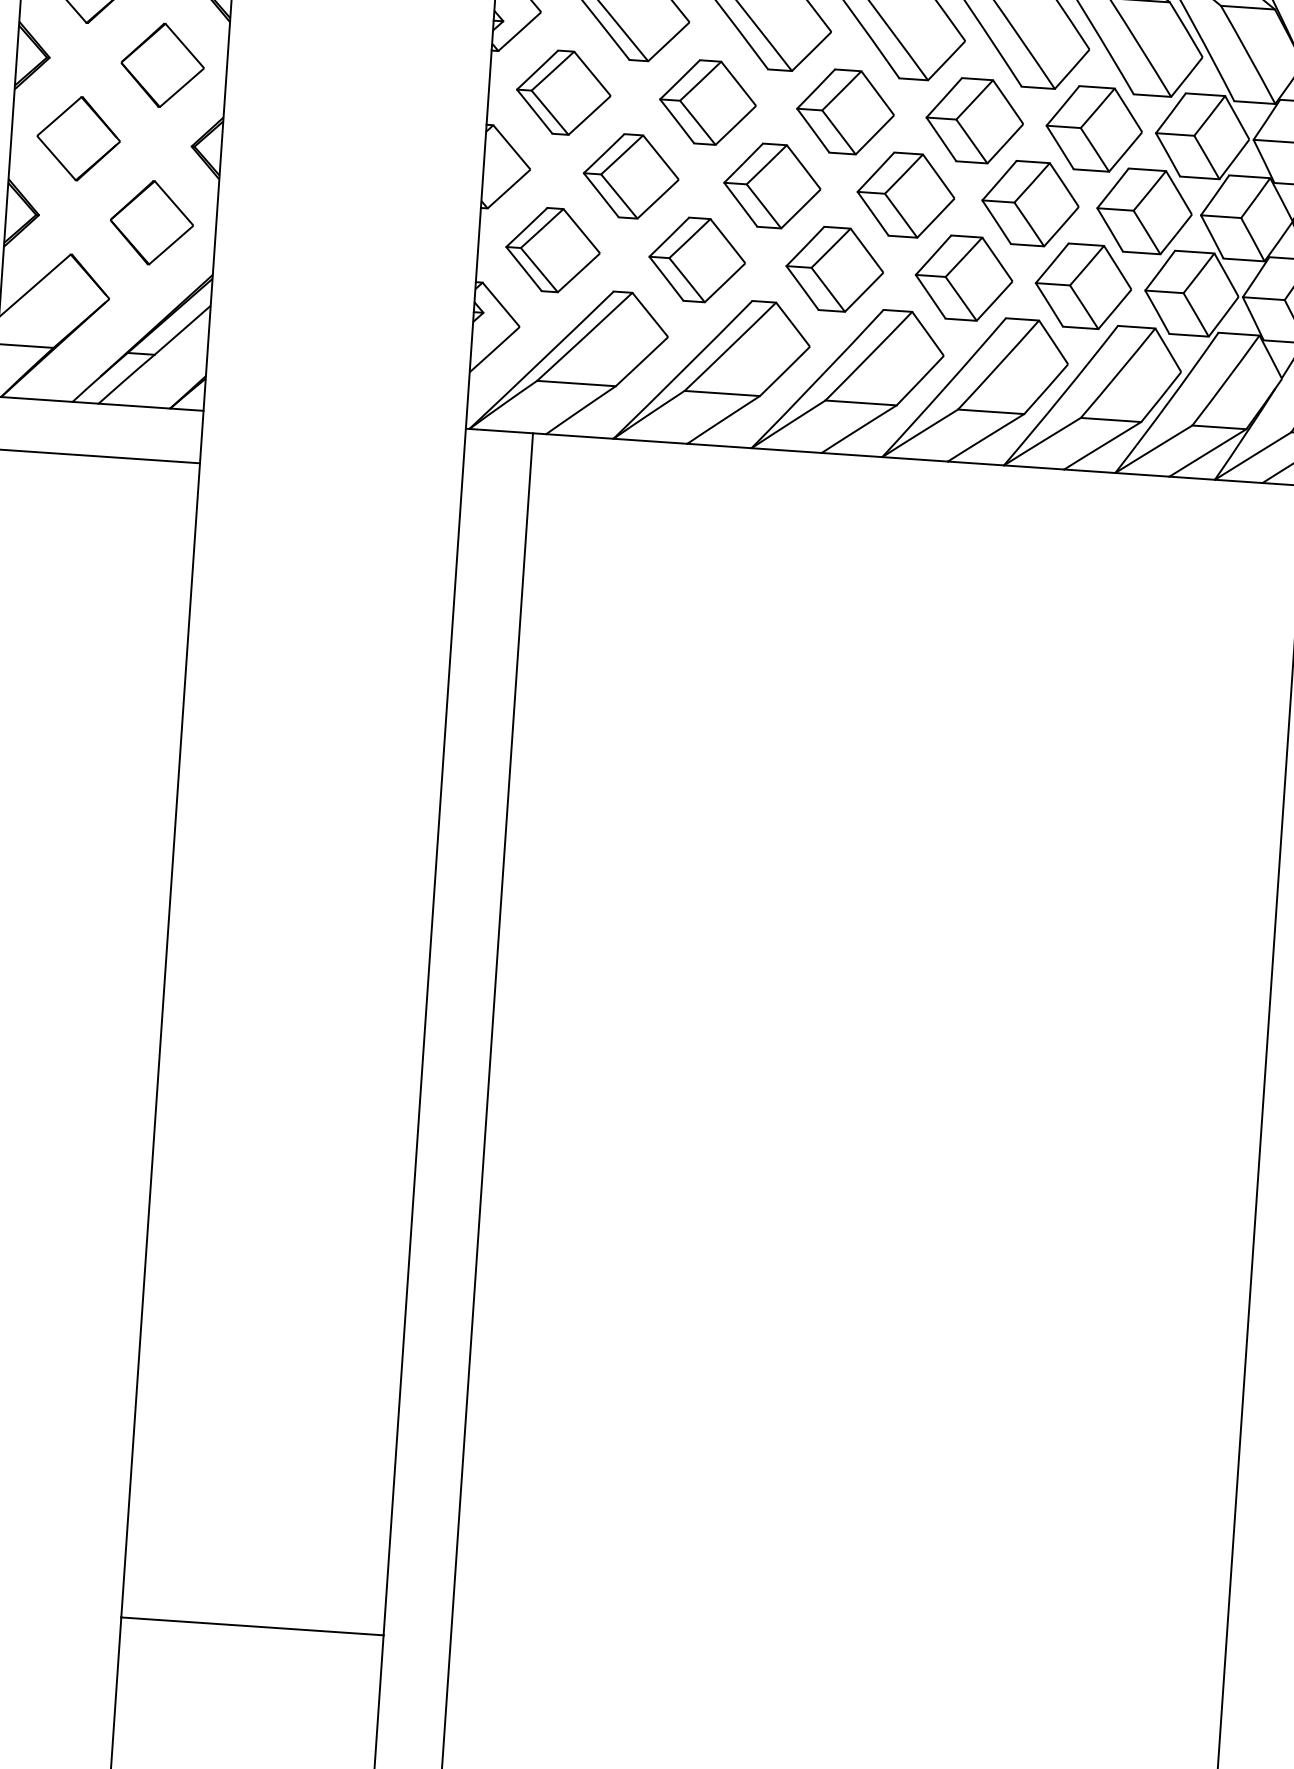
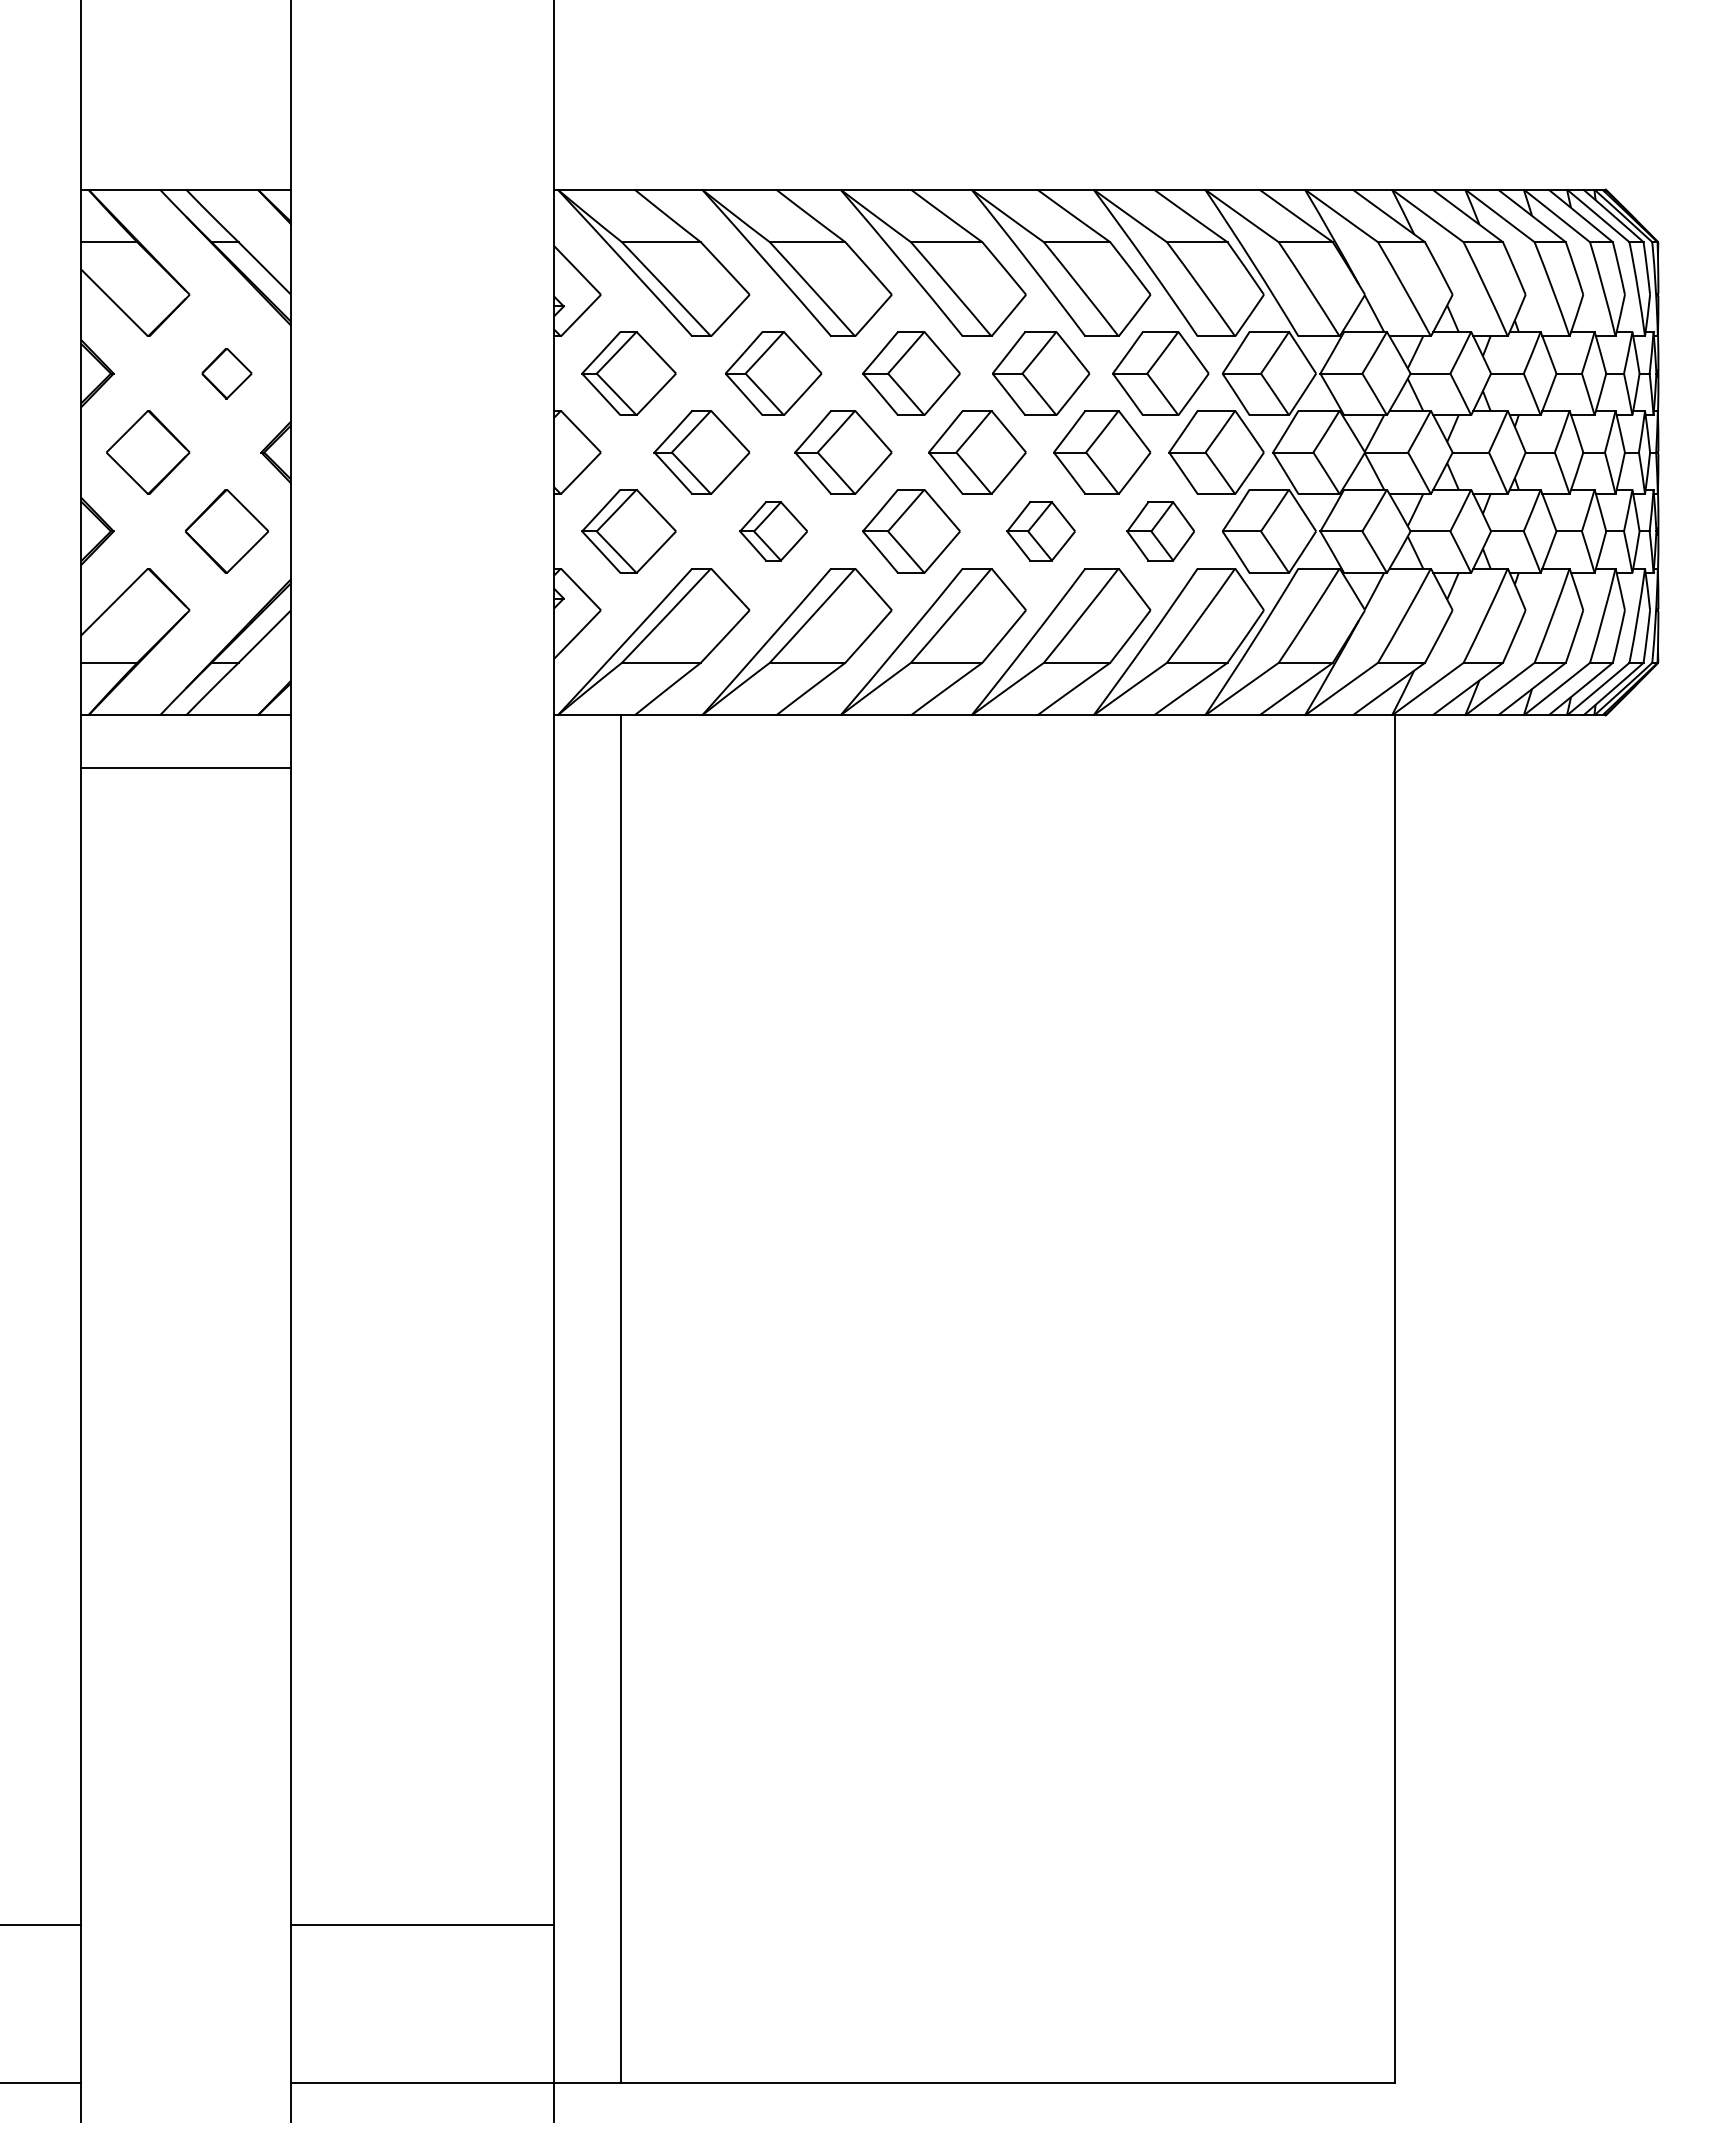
part: (162, 65) -> (226, 373), size x0.6
part: (697, 260) -> (773, 531), size x0.7
part: (964, 278) -> (1041, 531), size x0.7
part: (1083, 286) -> (1160, 531), size x0.7

